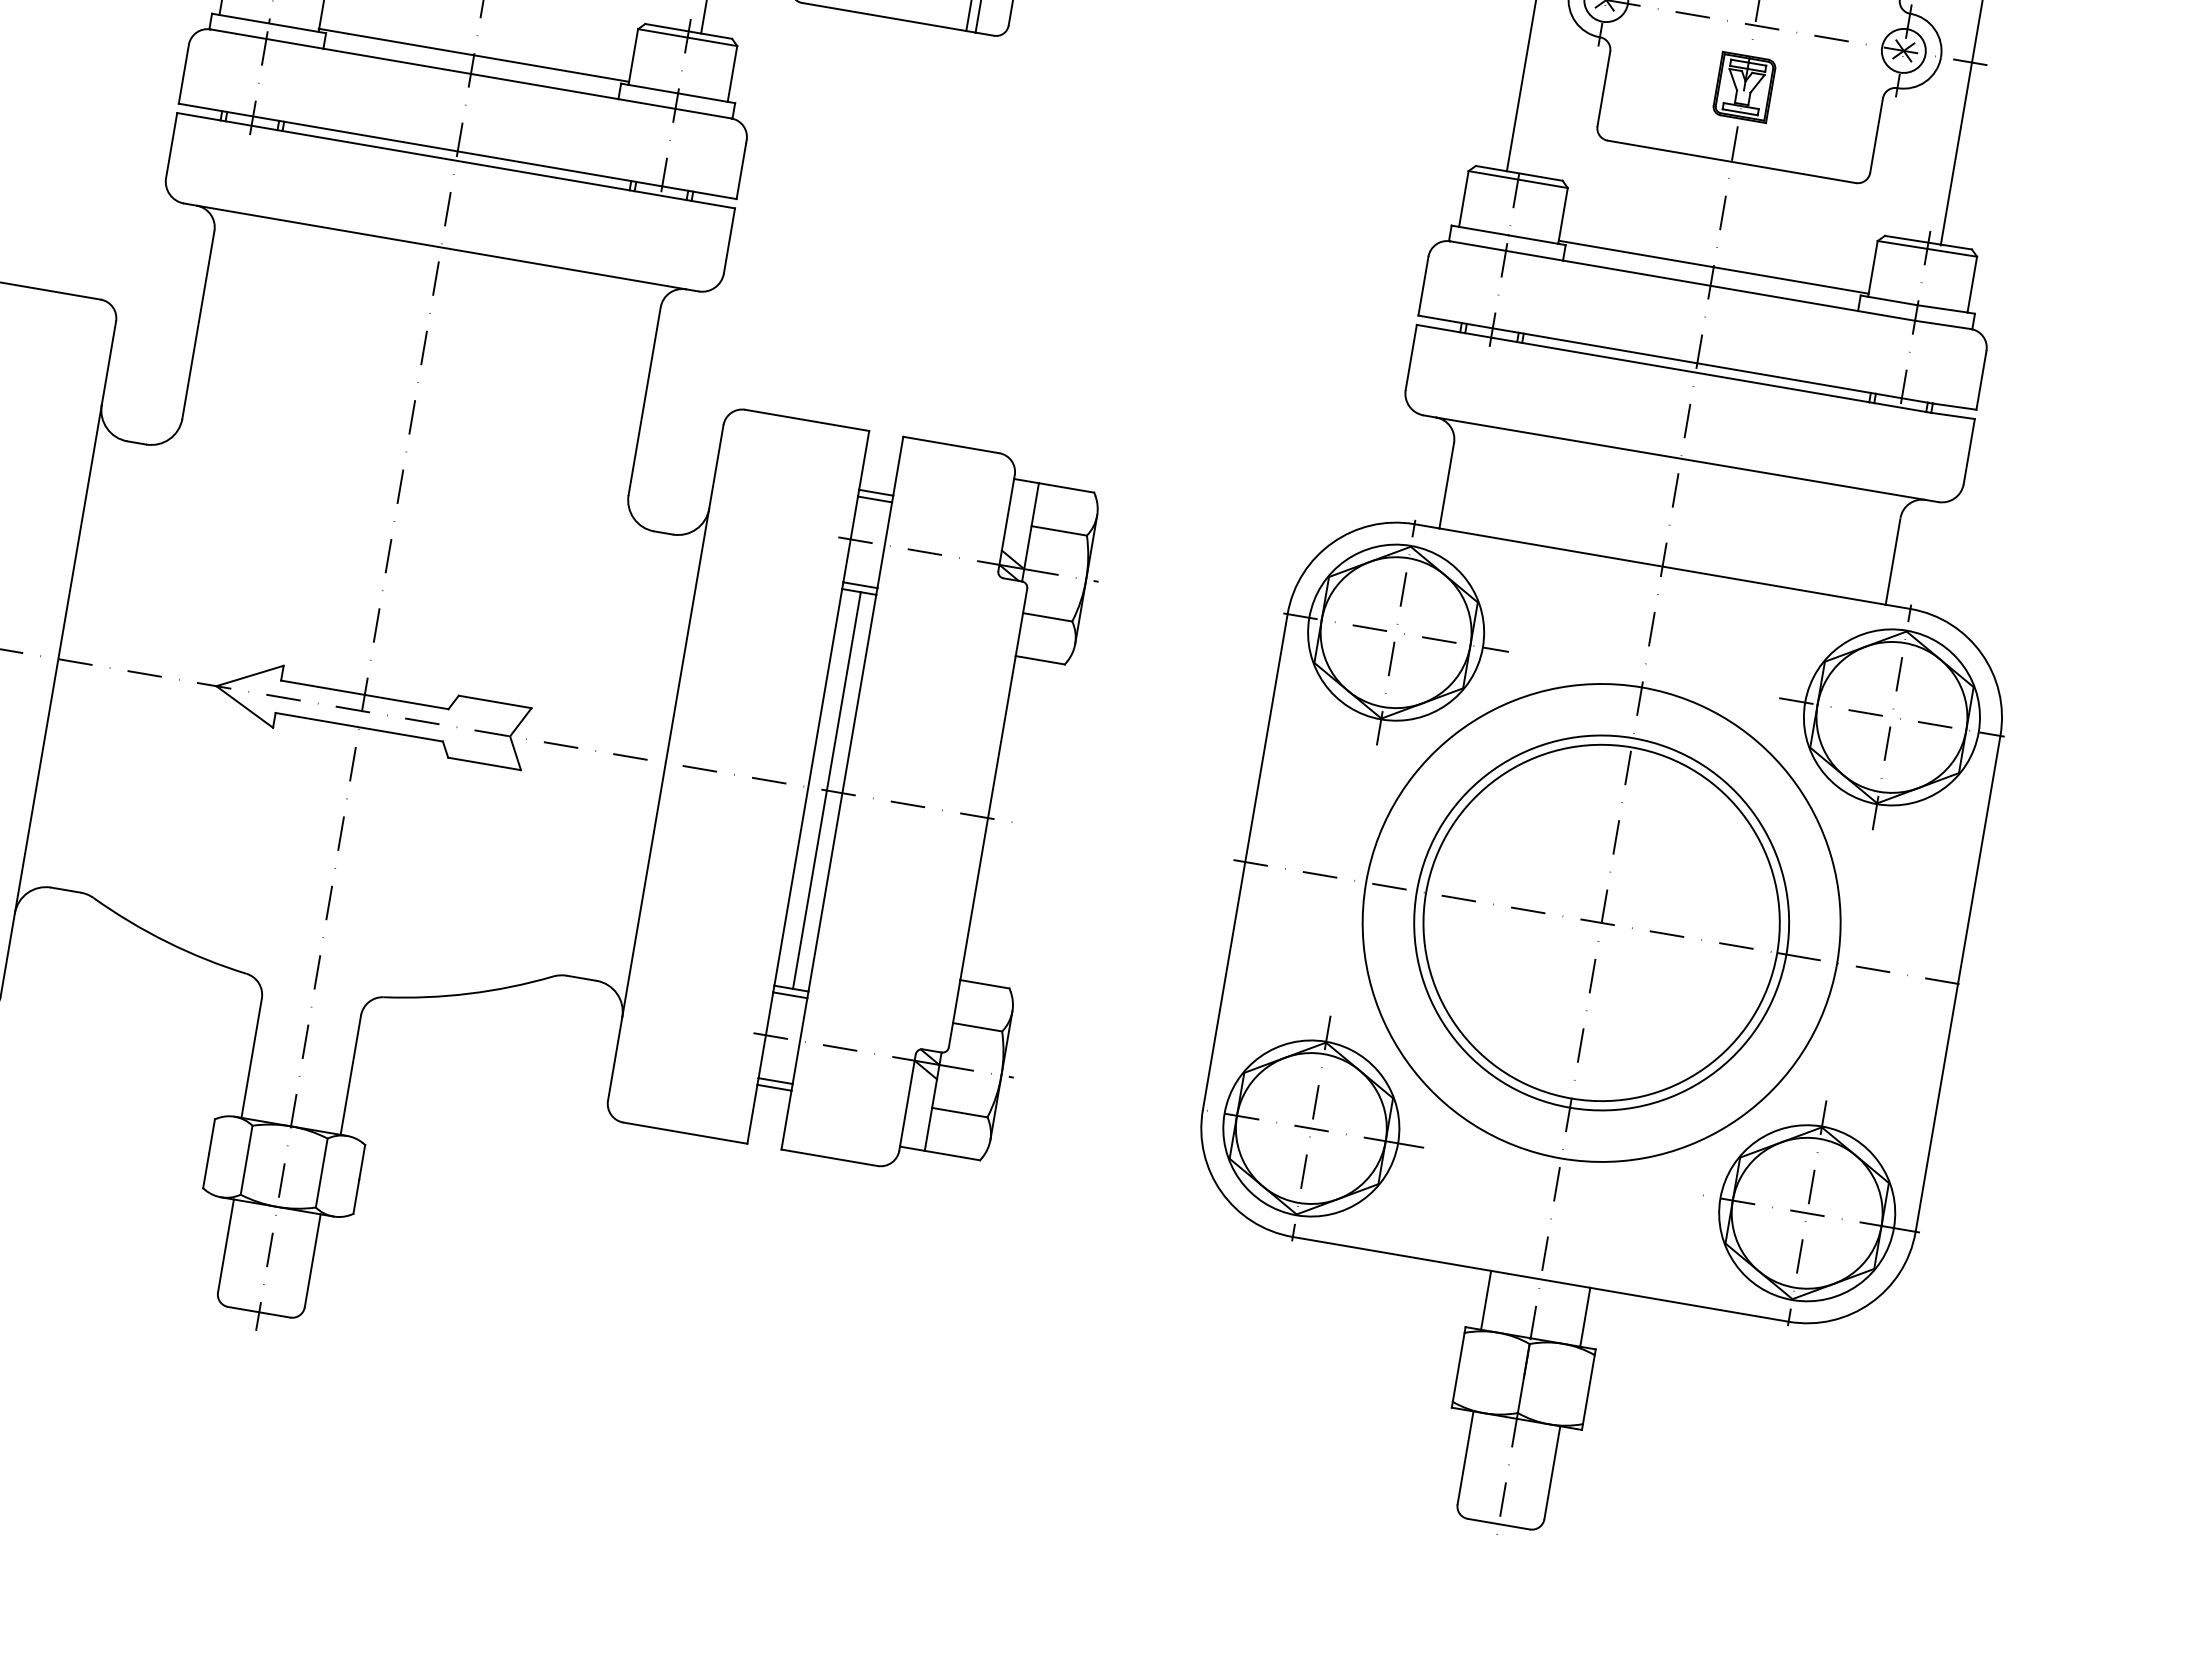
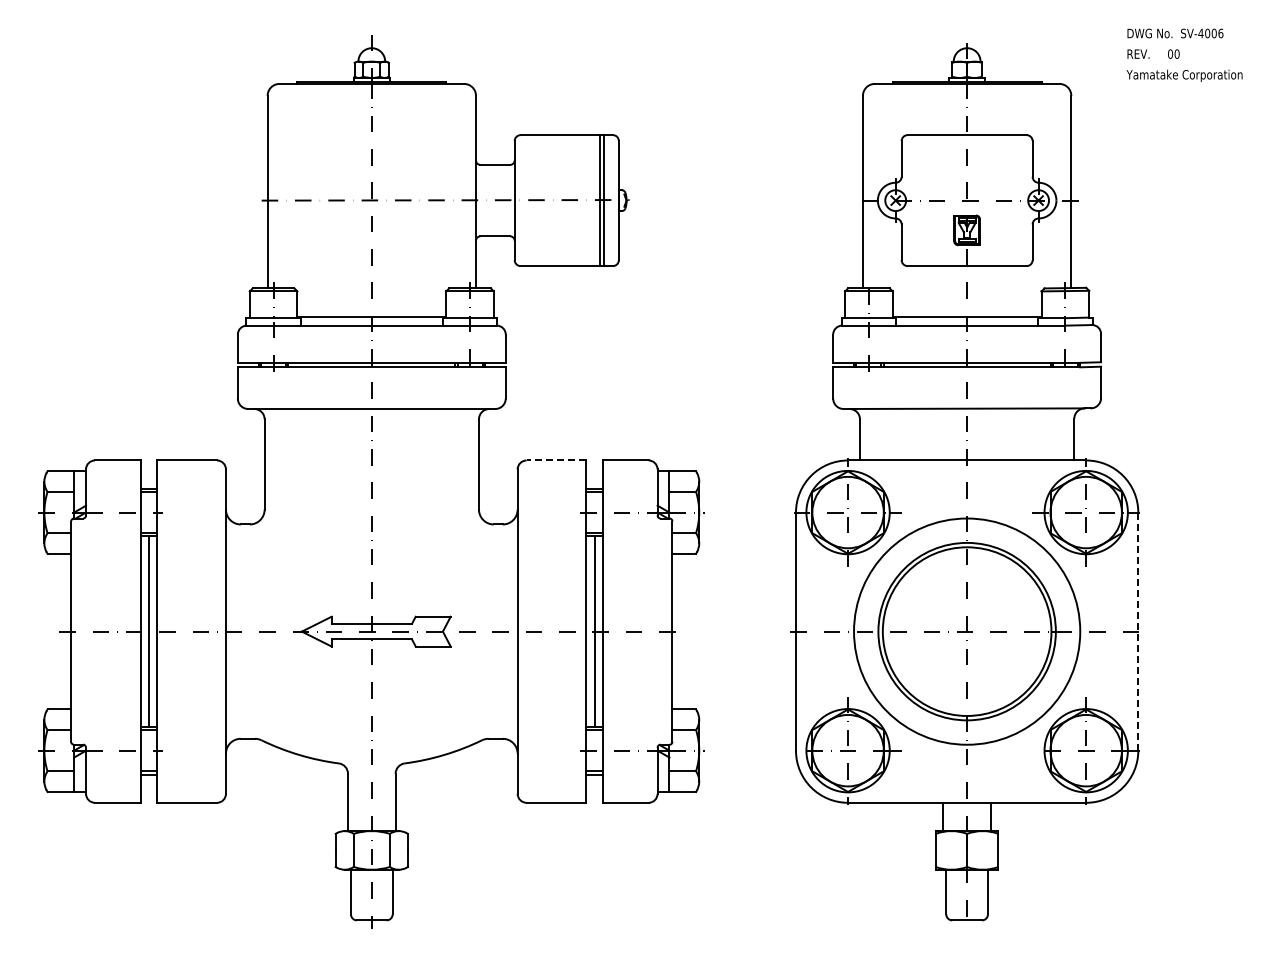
line: (807, 420) -> (556, 460), solid -> dashed
line: (1958, 983) -> (1138, 631), solid -> dashed

